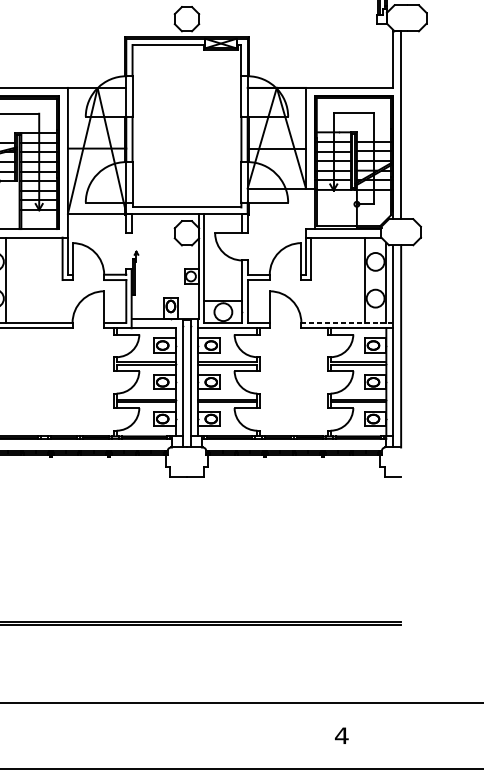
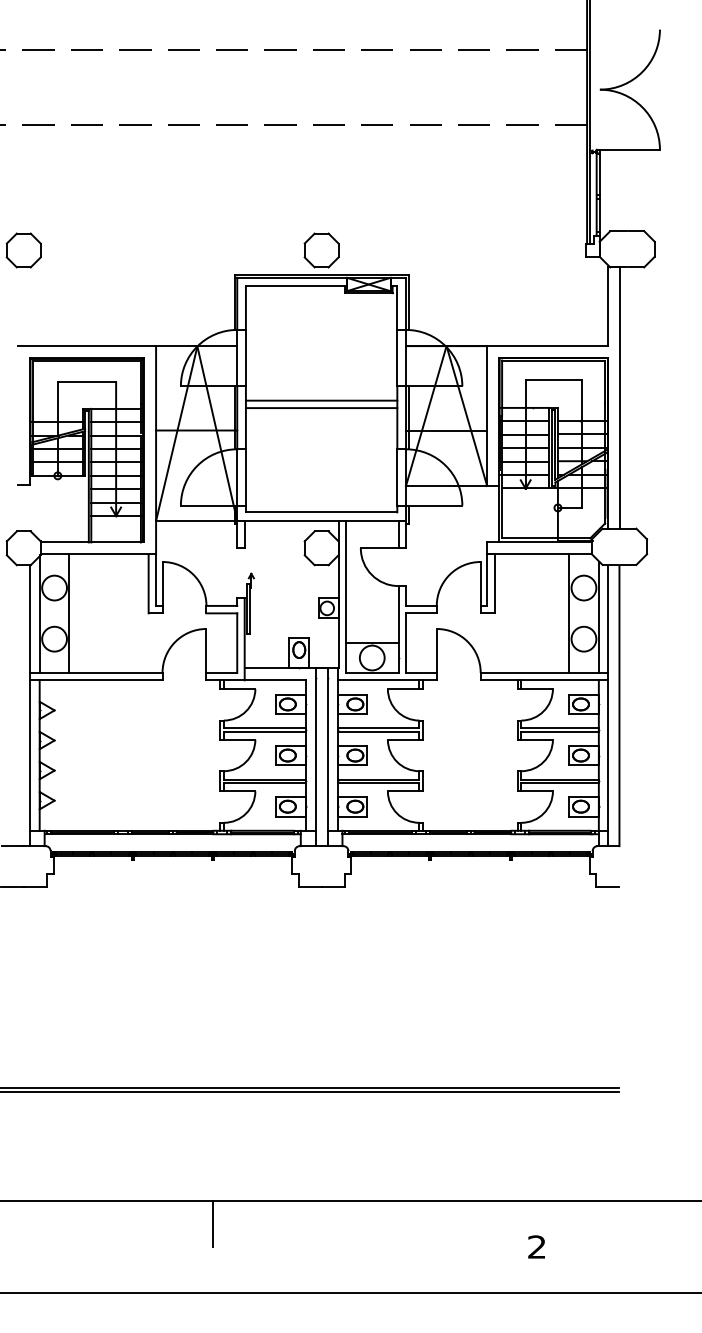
line: (186, 127) -> (321, 400), added
line: (186, 132) -> (321, 408), added
line: (347, 322) -> (544, 672), dashed -> solid
line: (109, 719) -> (213, 1224), added
text: (341, 735) -> (536, 1246), 4 -> 2

